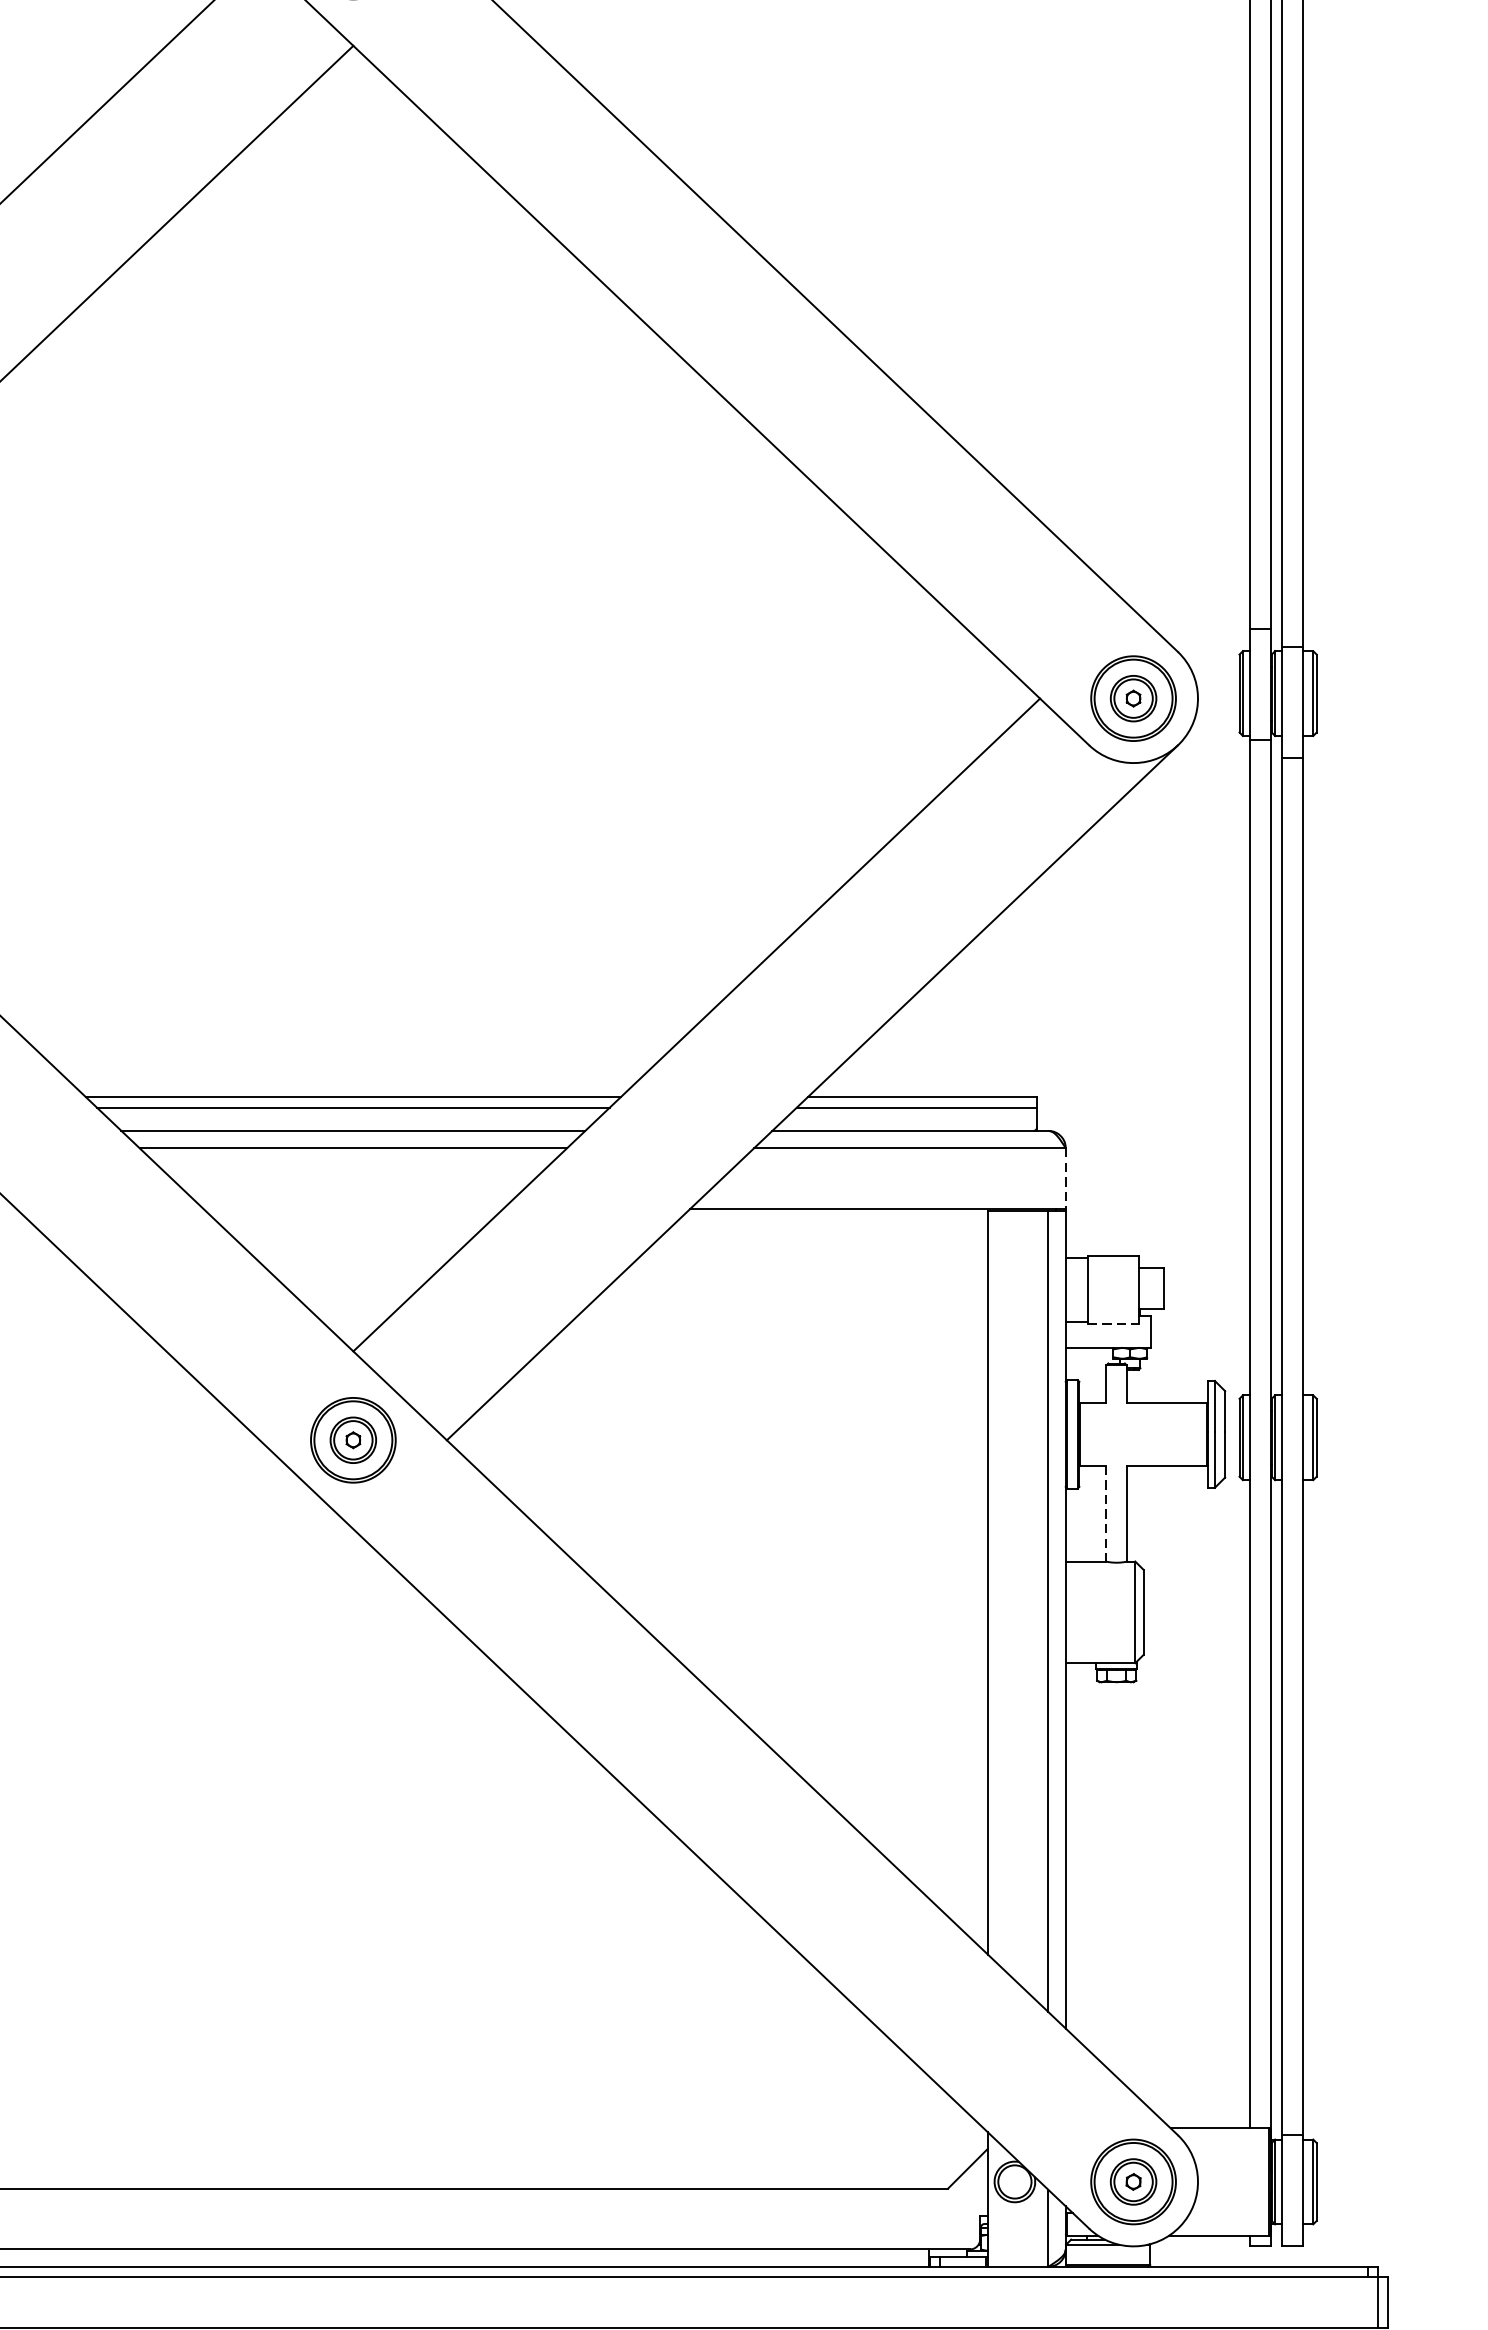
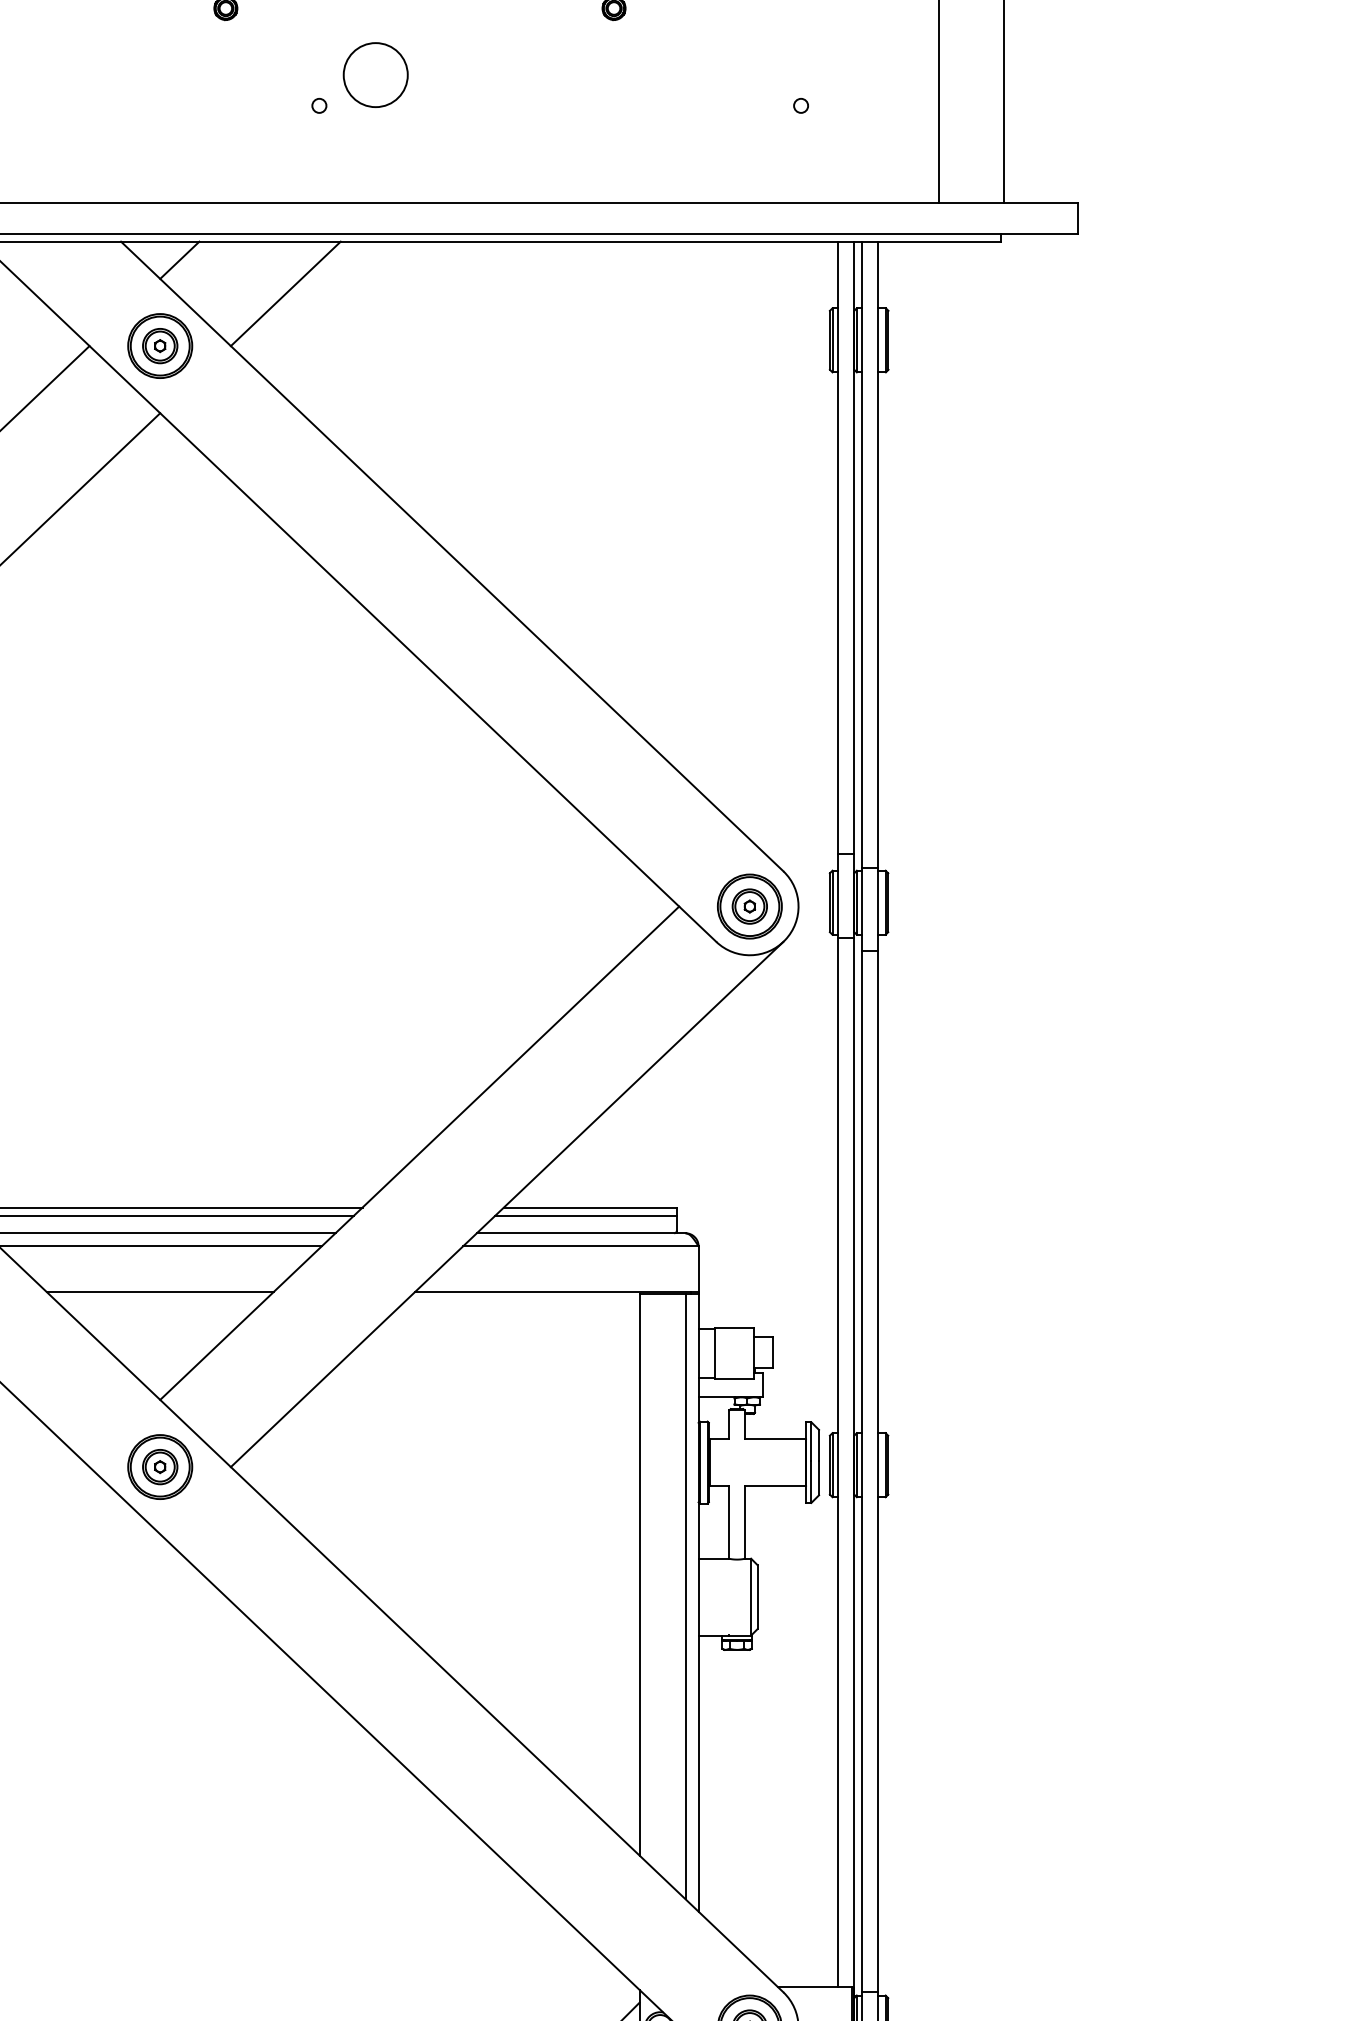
line: (1065, 1178) -> (698, 1269), dashed -> solid
line: (352, 1209) -> (159, 1292), added
line: (1113, 1324) -> (734, 1379), dashed -> solid
line: (1106, 1514) -> (729, 1523), dashed -> solid

